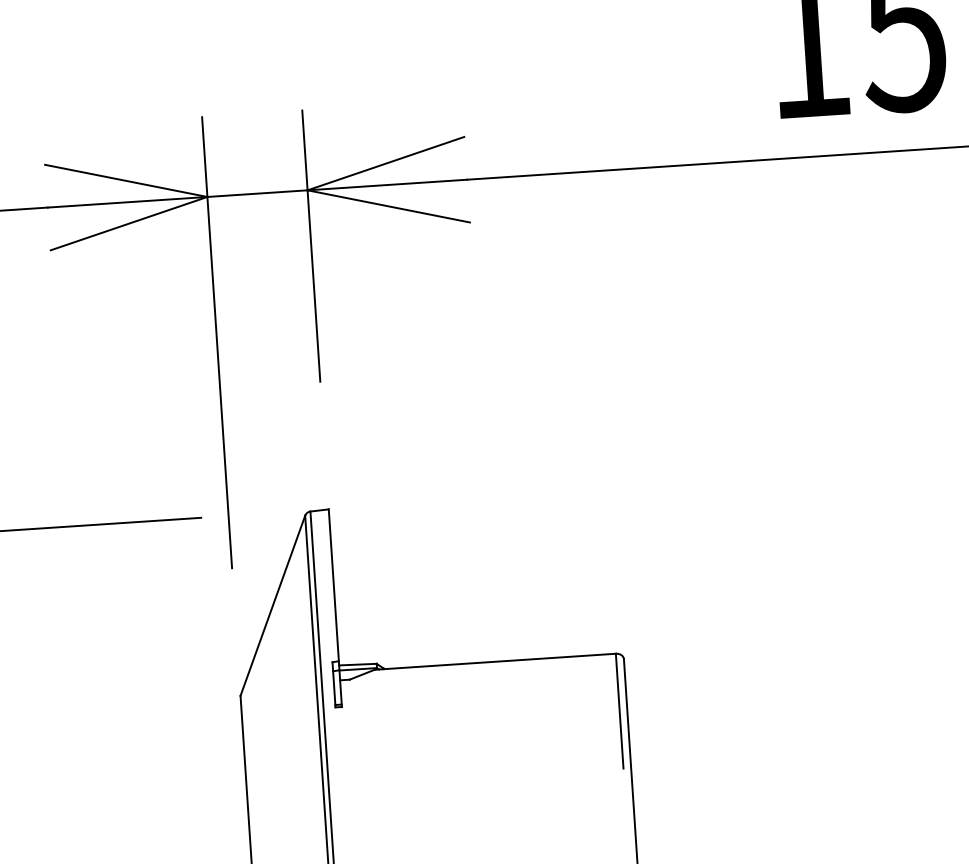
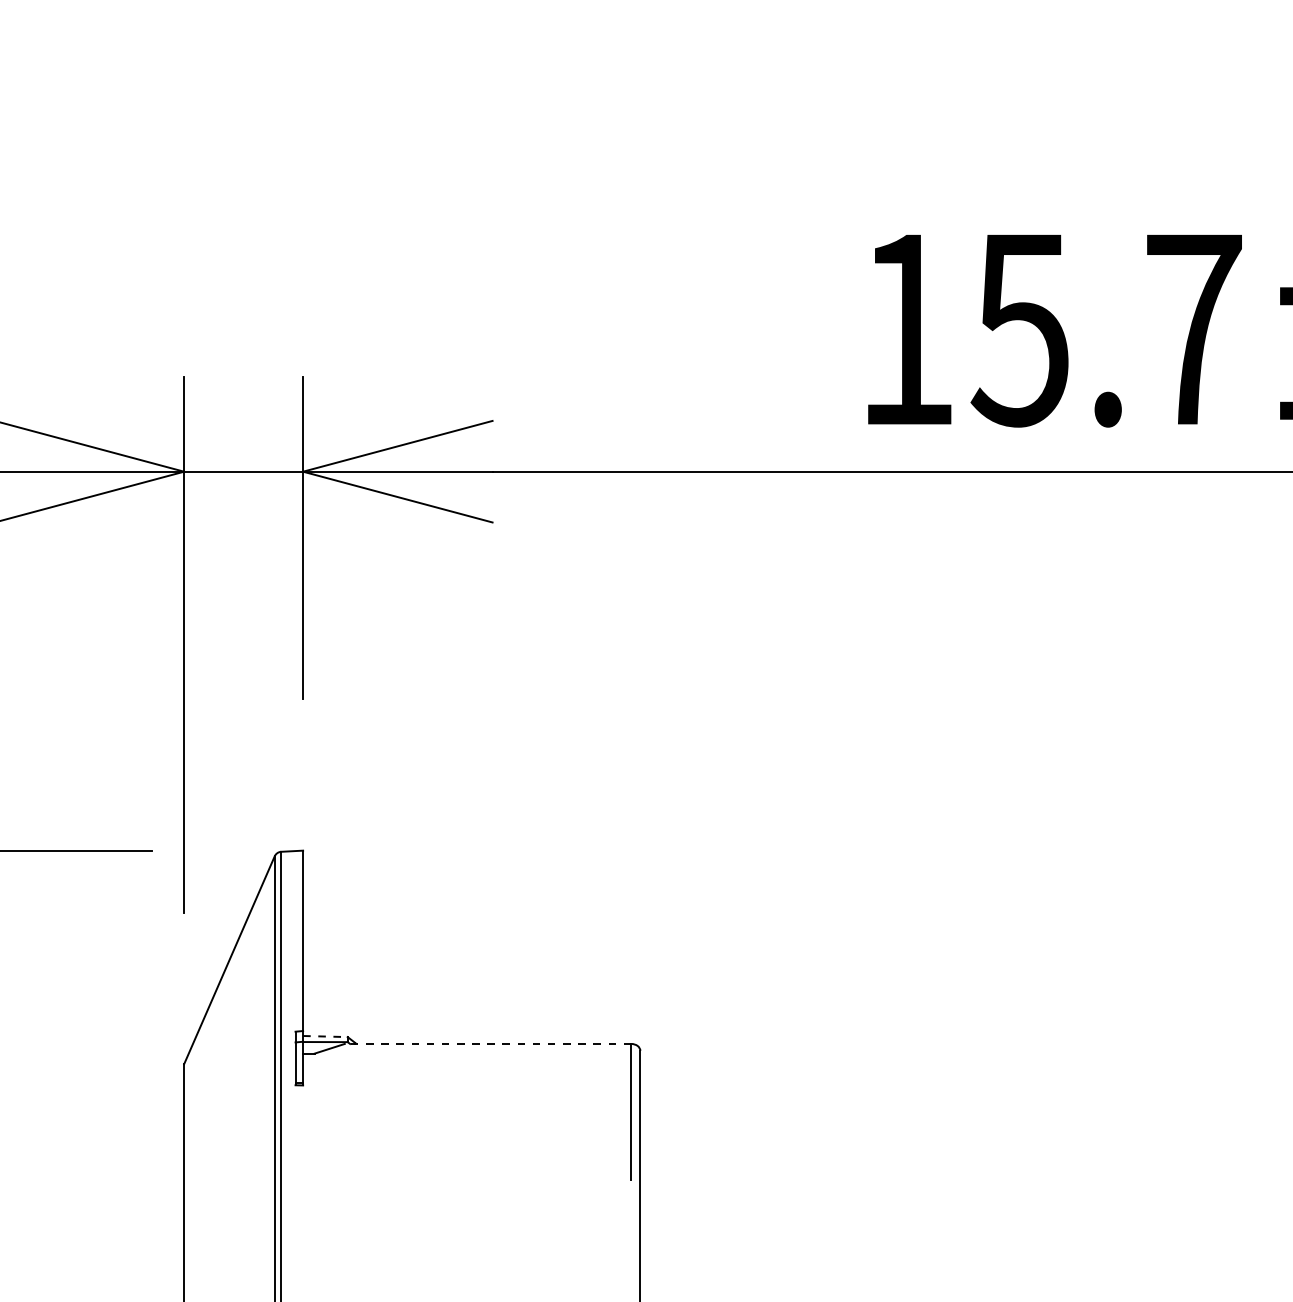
line: (494, 661) -> (487, 1043), solid -> dashed
line: (358, 664) -> (325, 1036), solid -> dashed

